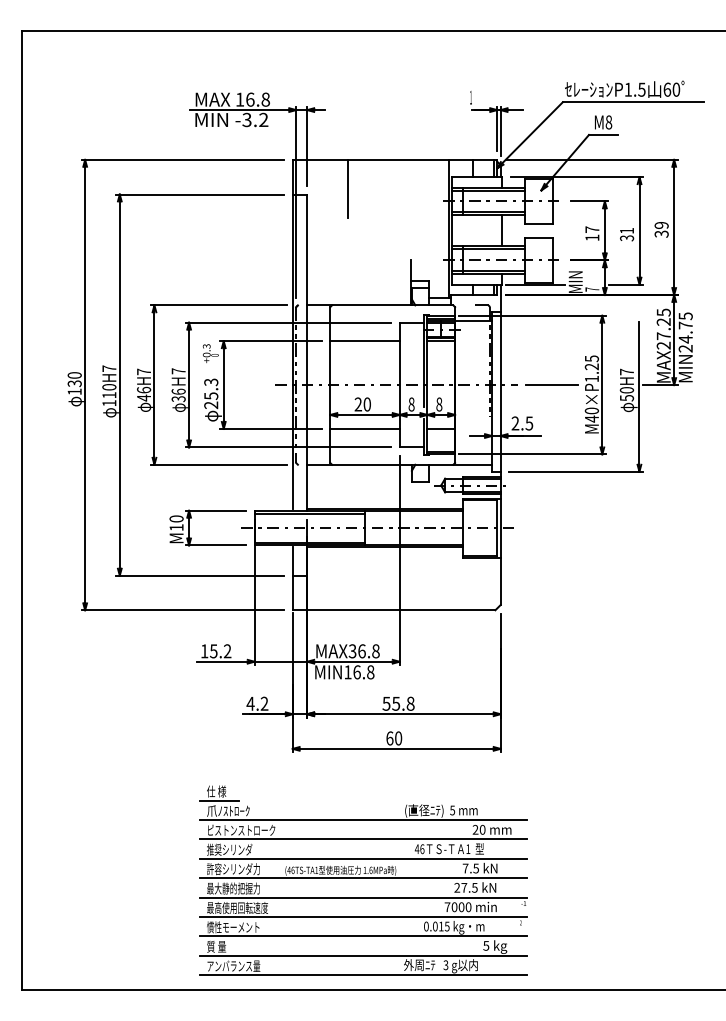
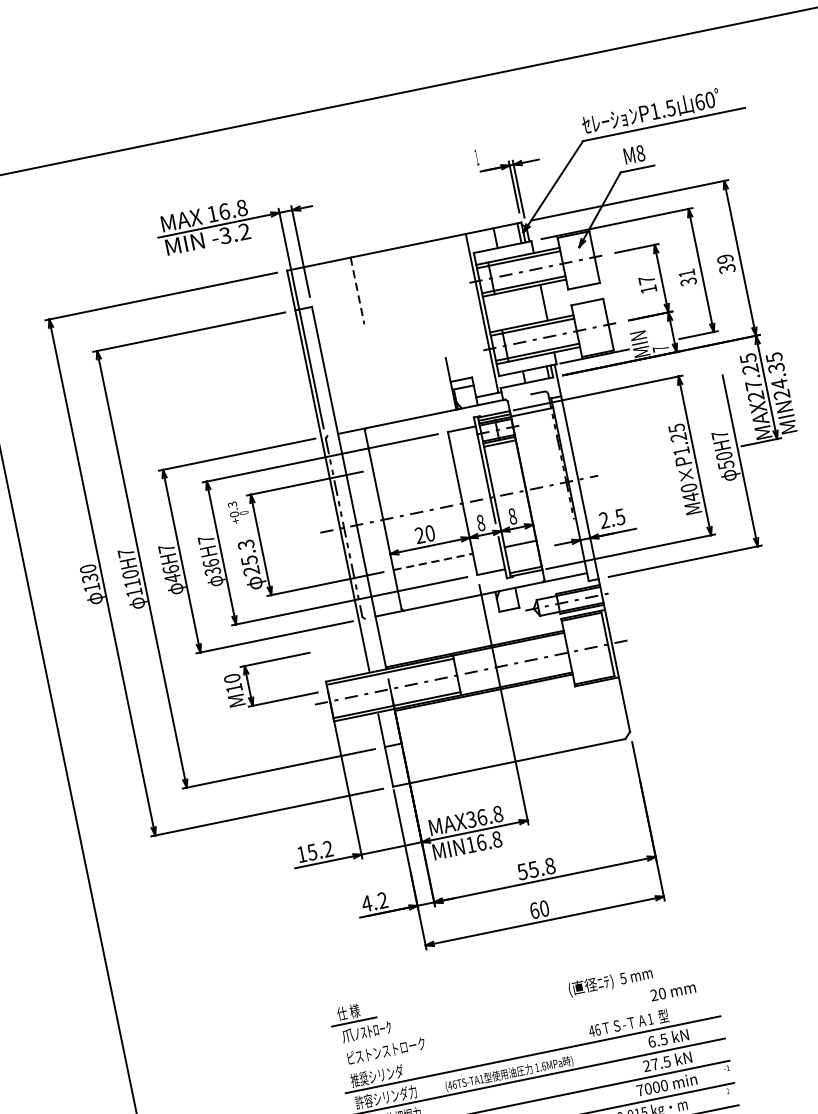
line: (348, 189) -> (358, 291), solid -> dashed
text: (685, 325) -> (776, 368), MIN24.75 -> MIN24.35
line: (364, 341) -> (412, 461), removed
line: (551, 385) -> (636, 468), removed
line: (365, 428) -> (433, 561), solid -> dashed
part: (207, 511) -> (265, 662), moved
line: (363, 820) -> (523, 1010), removed
line: (363, 839) -> (528, 1032), removed
text: (465, 868) -> (651, 1041), 7.5 -> 6.5

